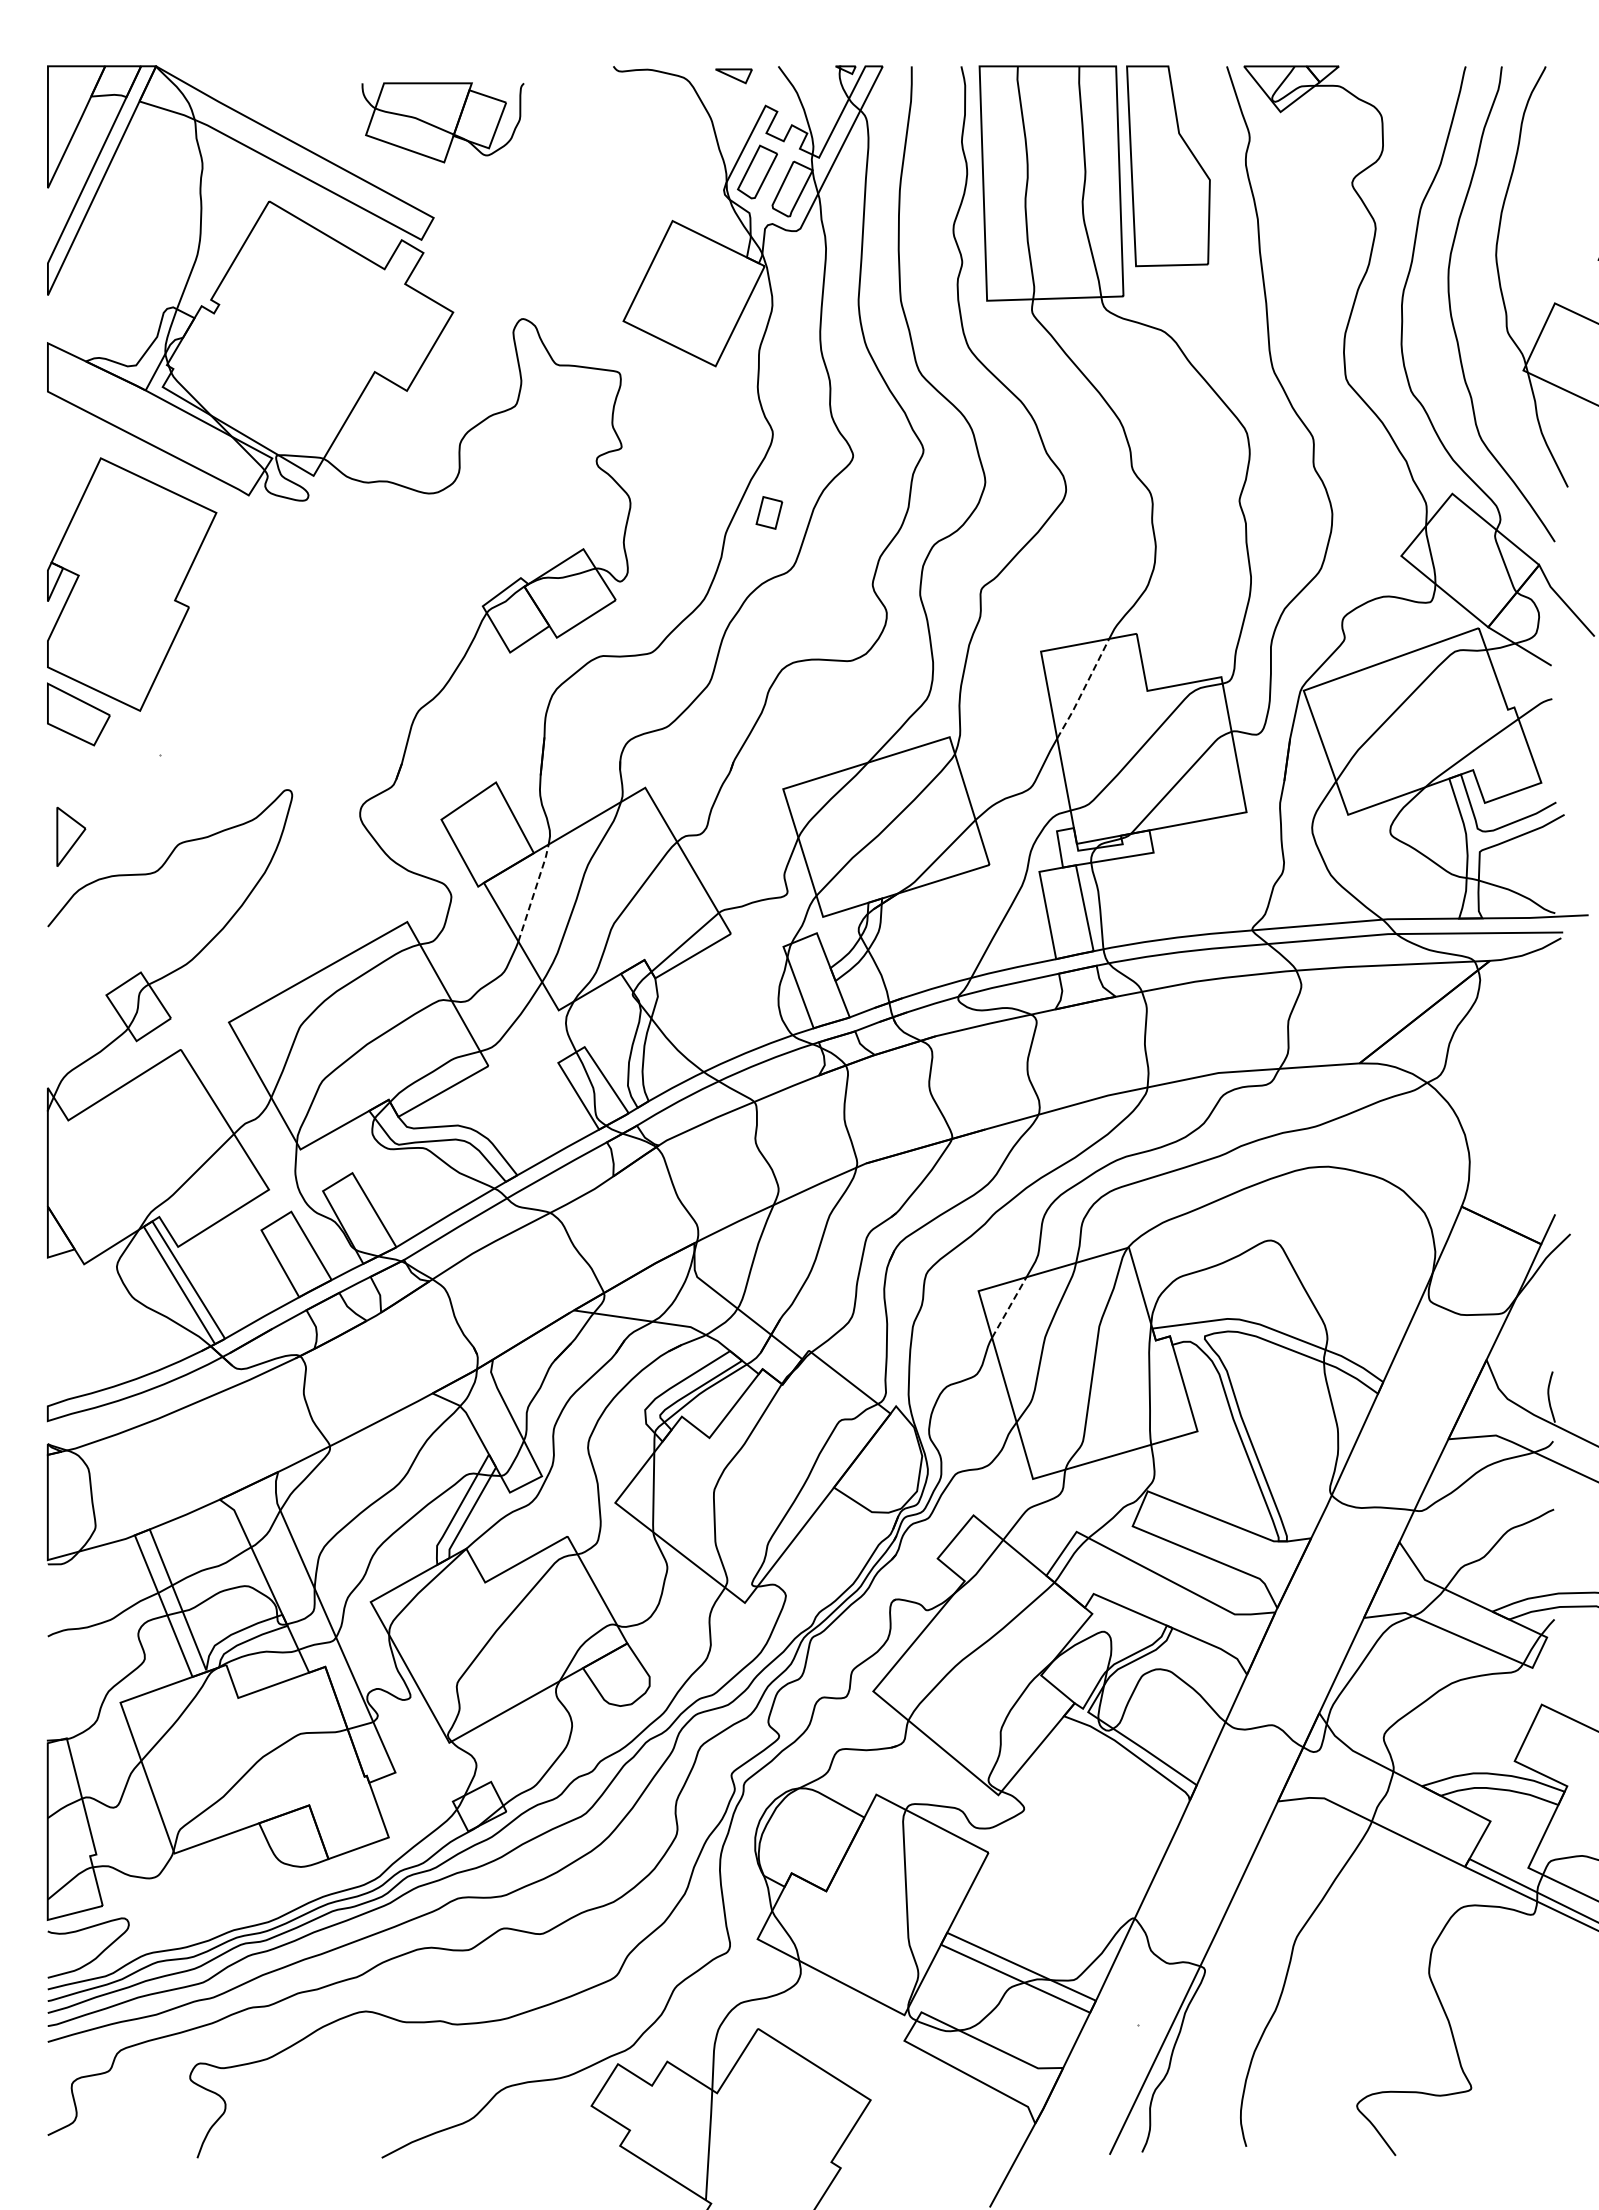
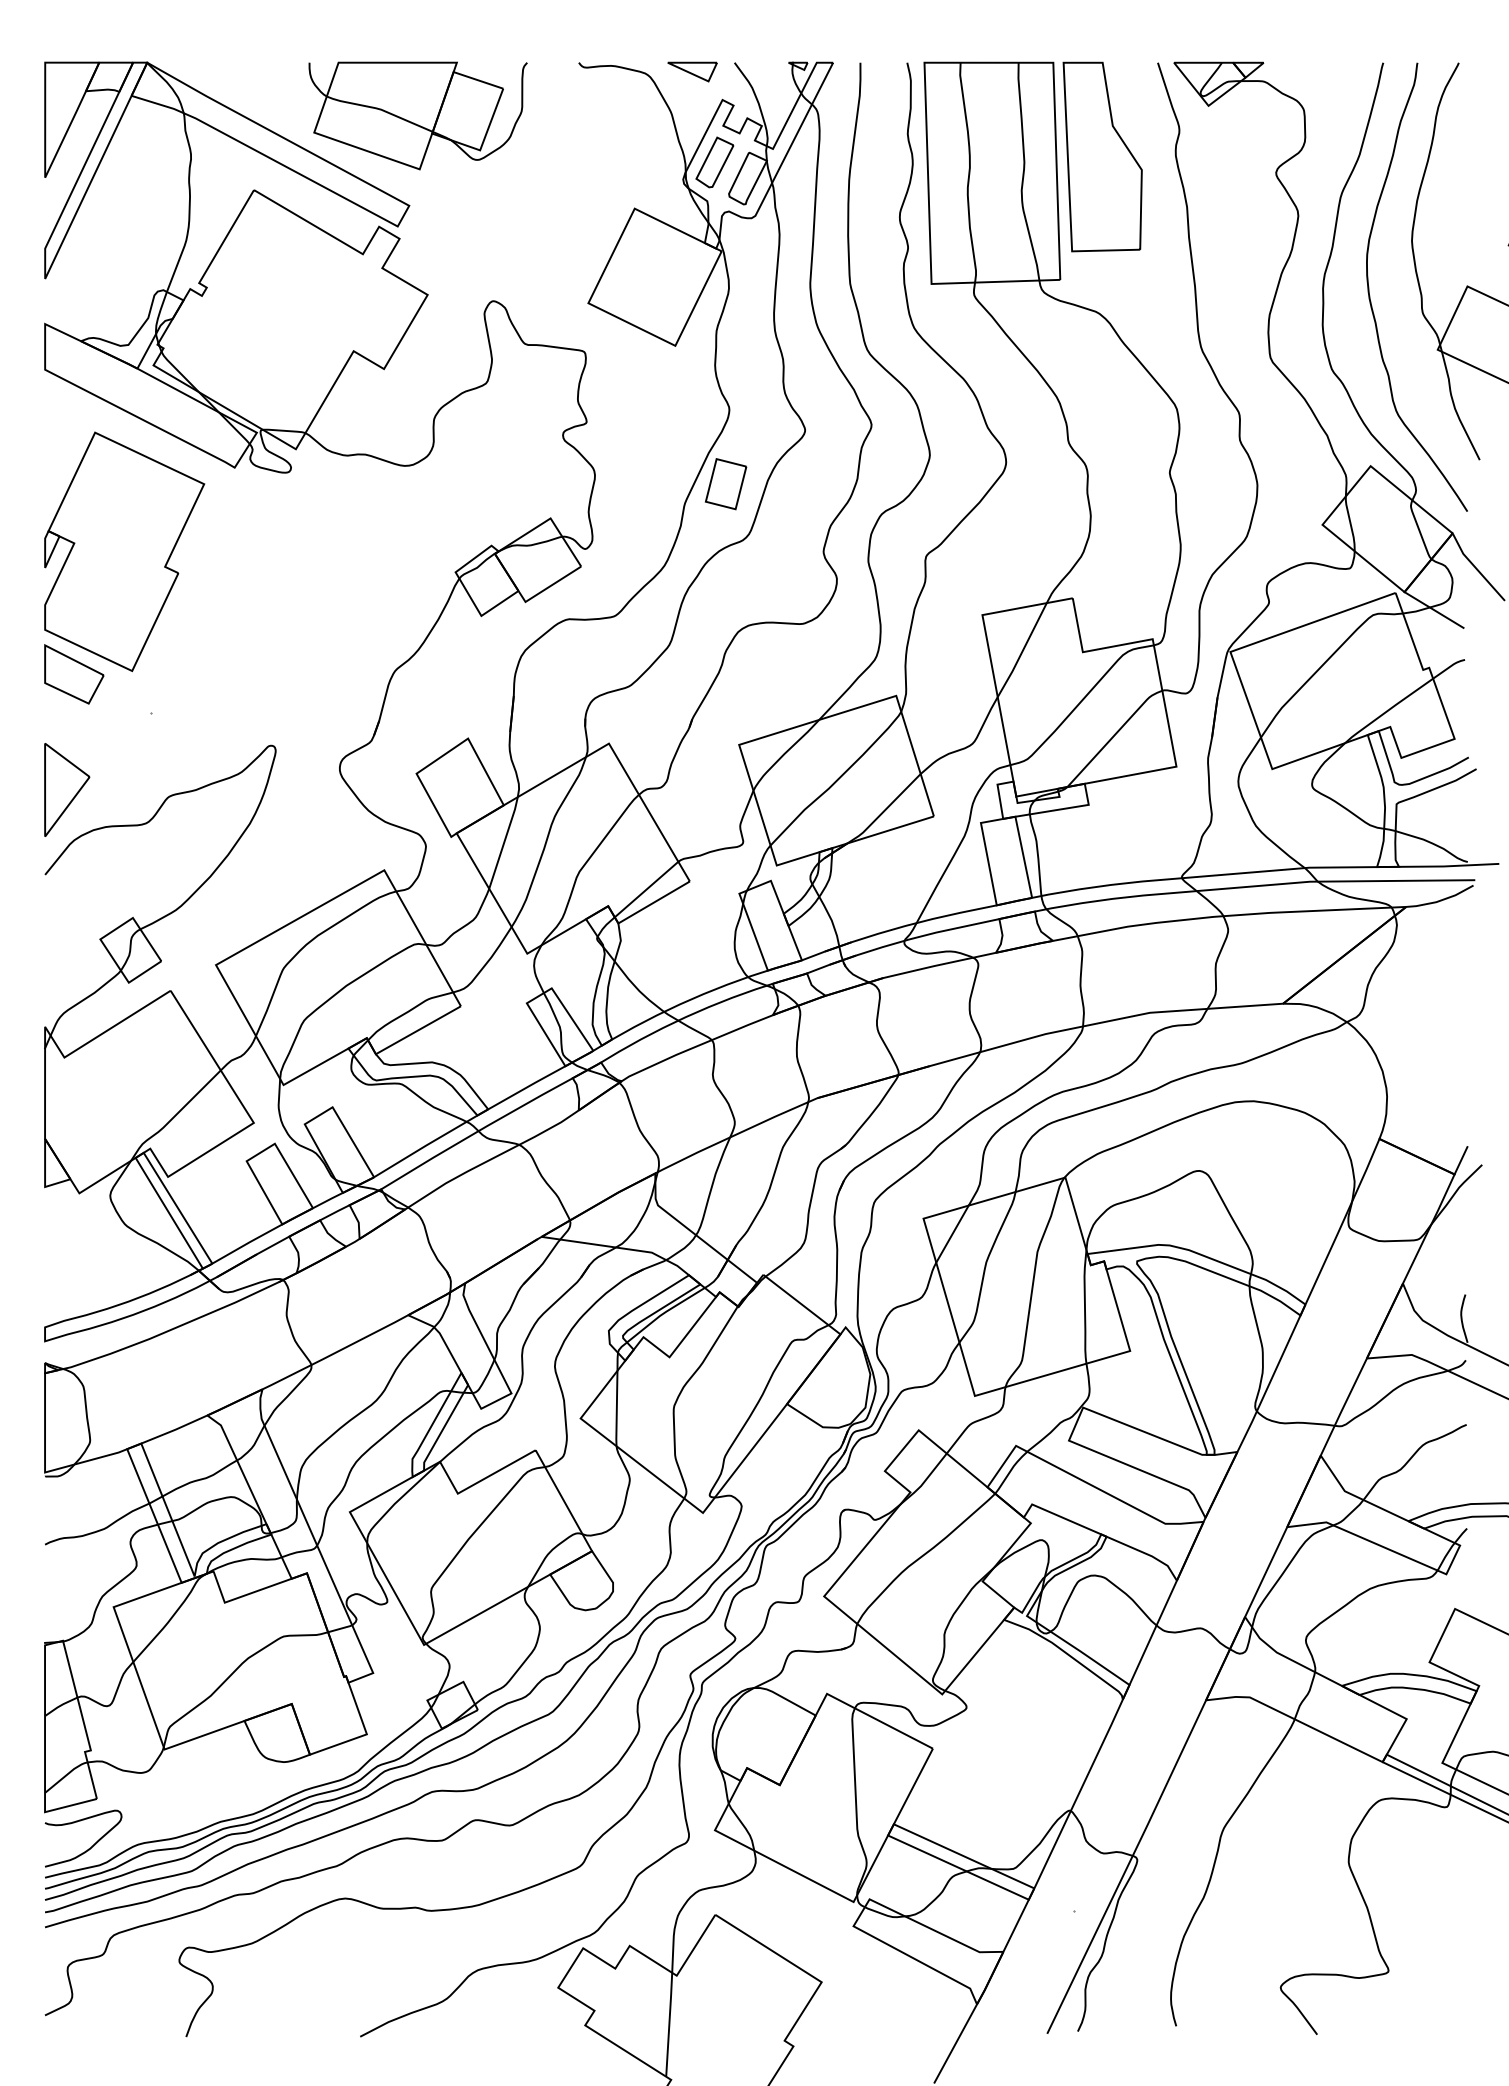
part: (733, 76) -> (692, 72), size x1.43
part: (442, 122) -> (417, 115), size x1.43
part: (769, 512) -> (726, 483), size x1.67
line: (1083, 689) -> (1022, 650), dashed -> solid
part: (71, 836) -> (67, 789), size x1.67
line: (534, 892) -> (504, 842), dashed -> solid
line: (1009, 1307) -> (952, 1234), dashed -> solid

